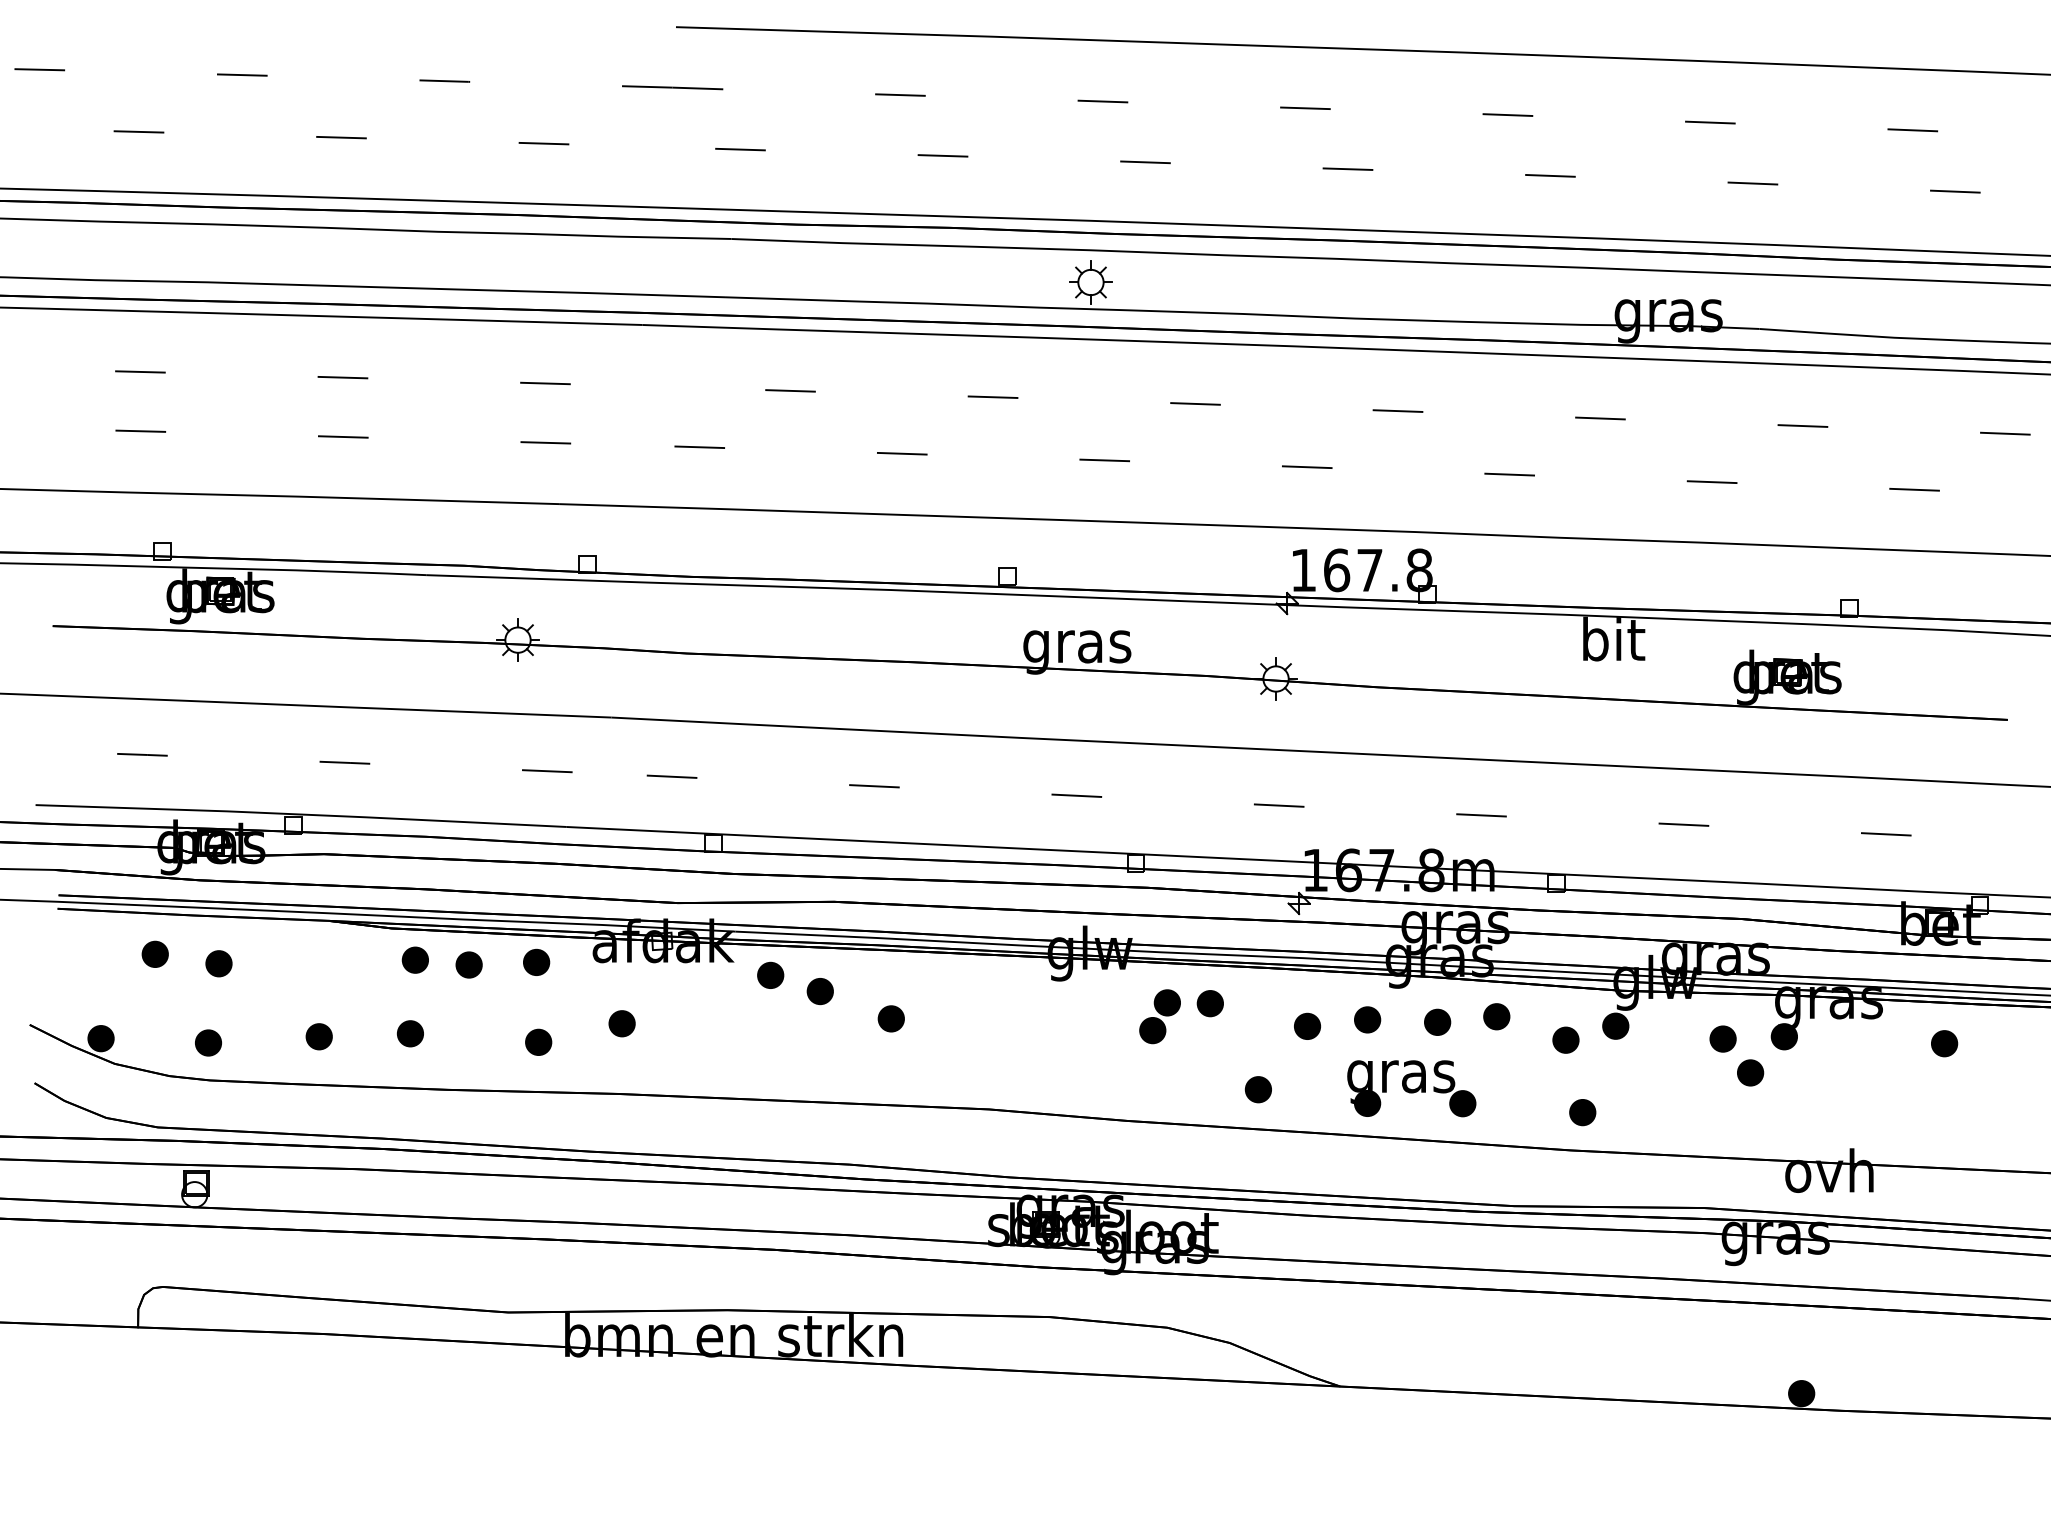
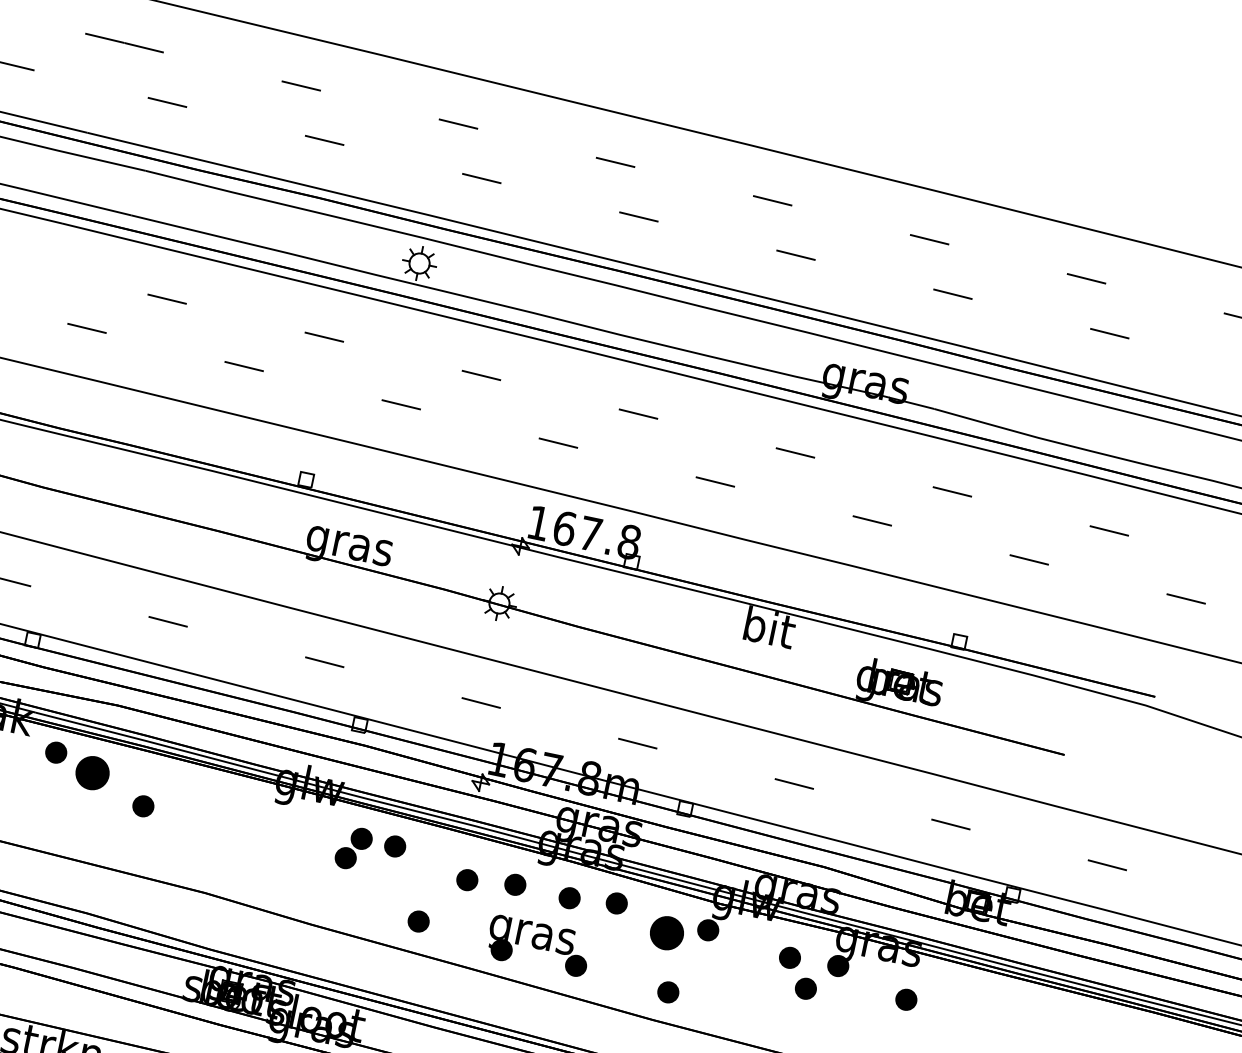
part: (819, 991) -> (91, 773), size x1.6
part: (1565, 1039) -> (666, 932), size x1.6
part: (1944, 1043) -> (906, 999), moved

